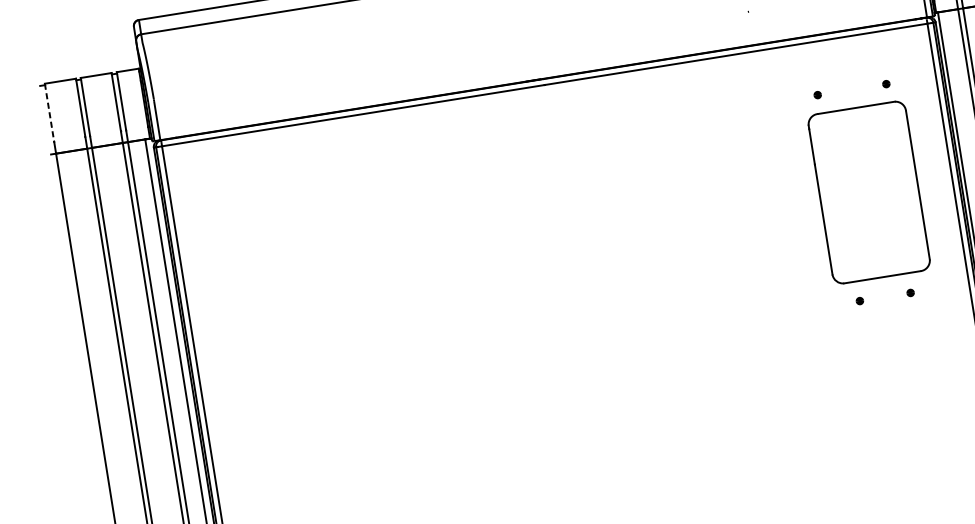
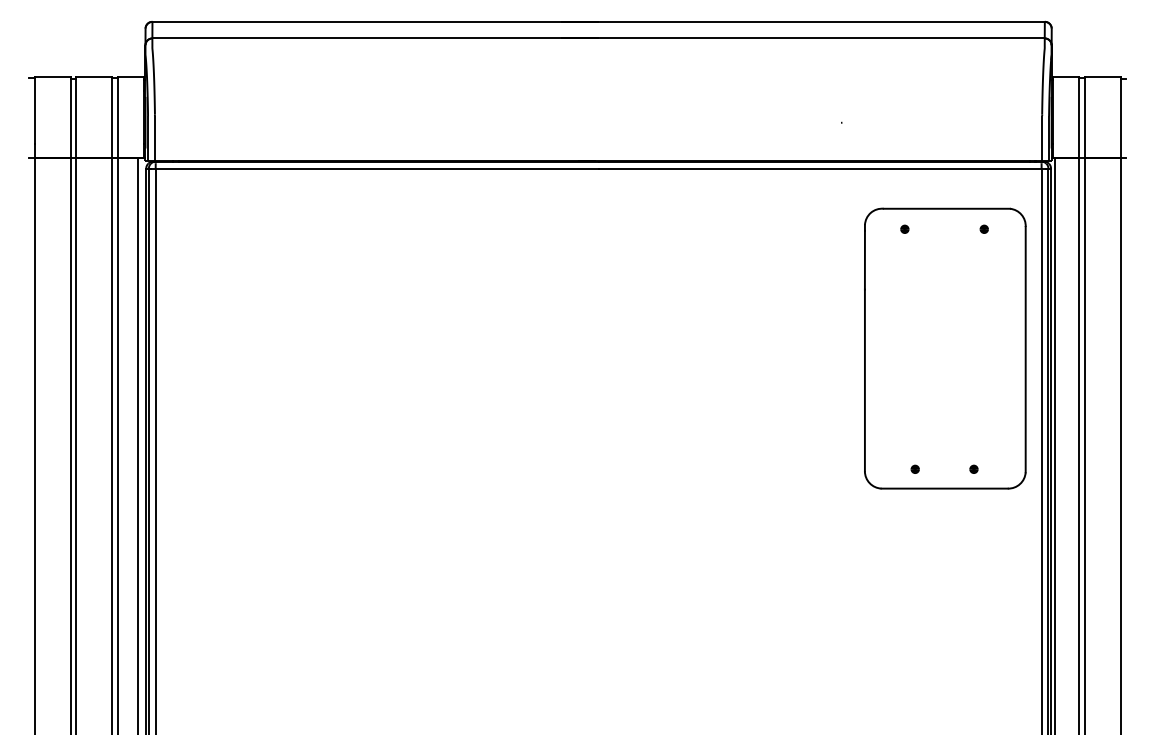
line: (49, 112) -> (34, 110), dashed -> solid
part: (869, 192) -> (945, 348), size x1.43

